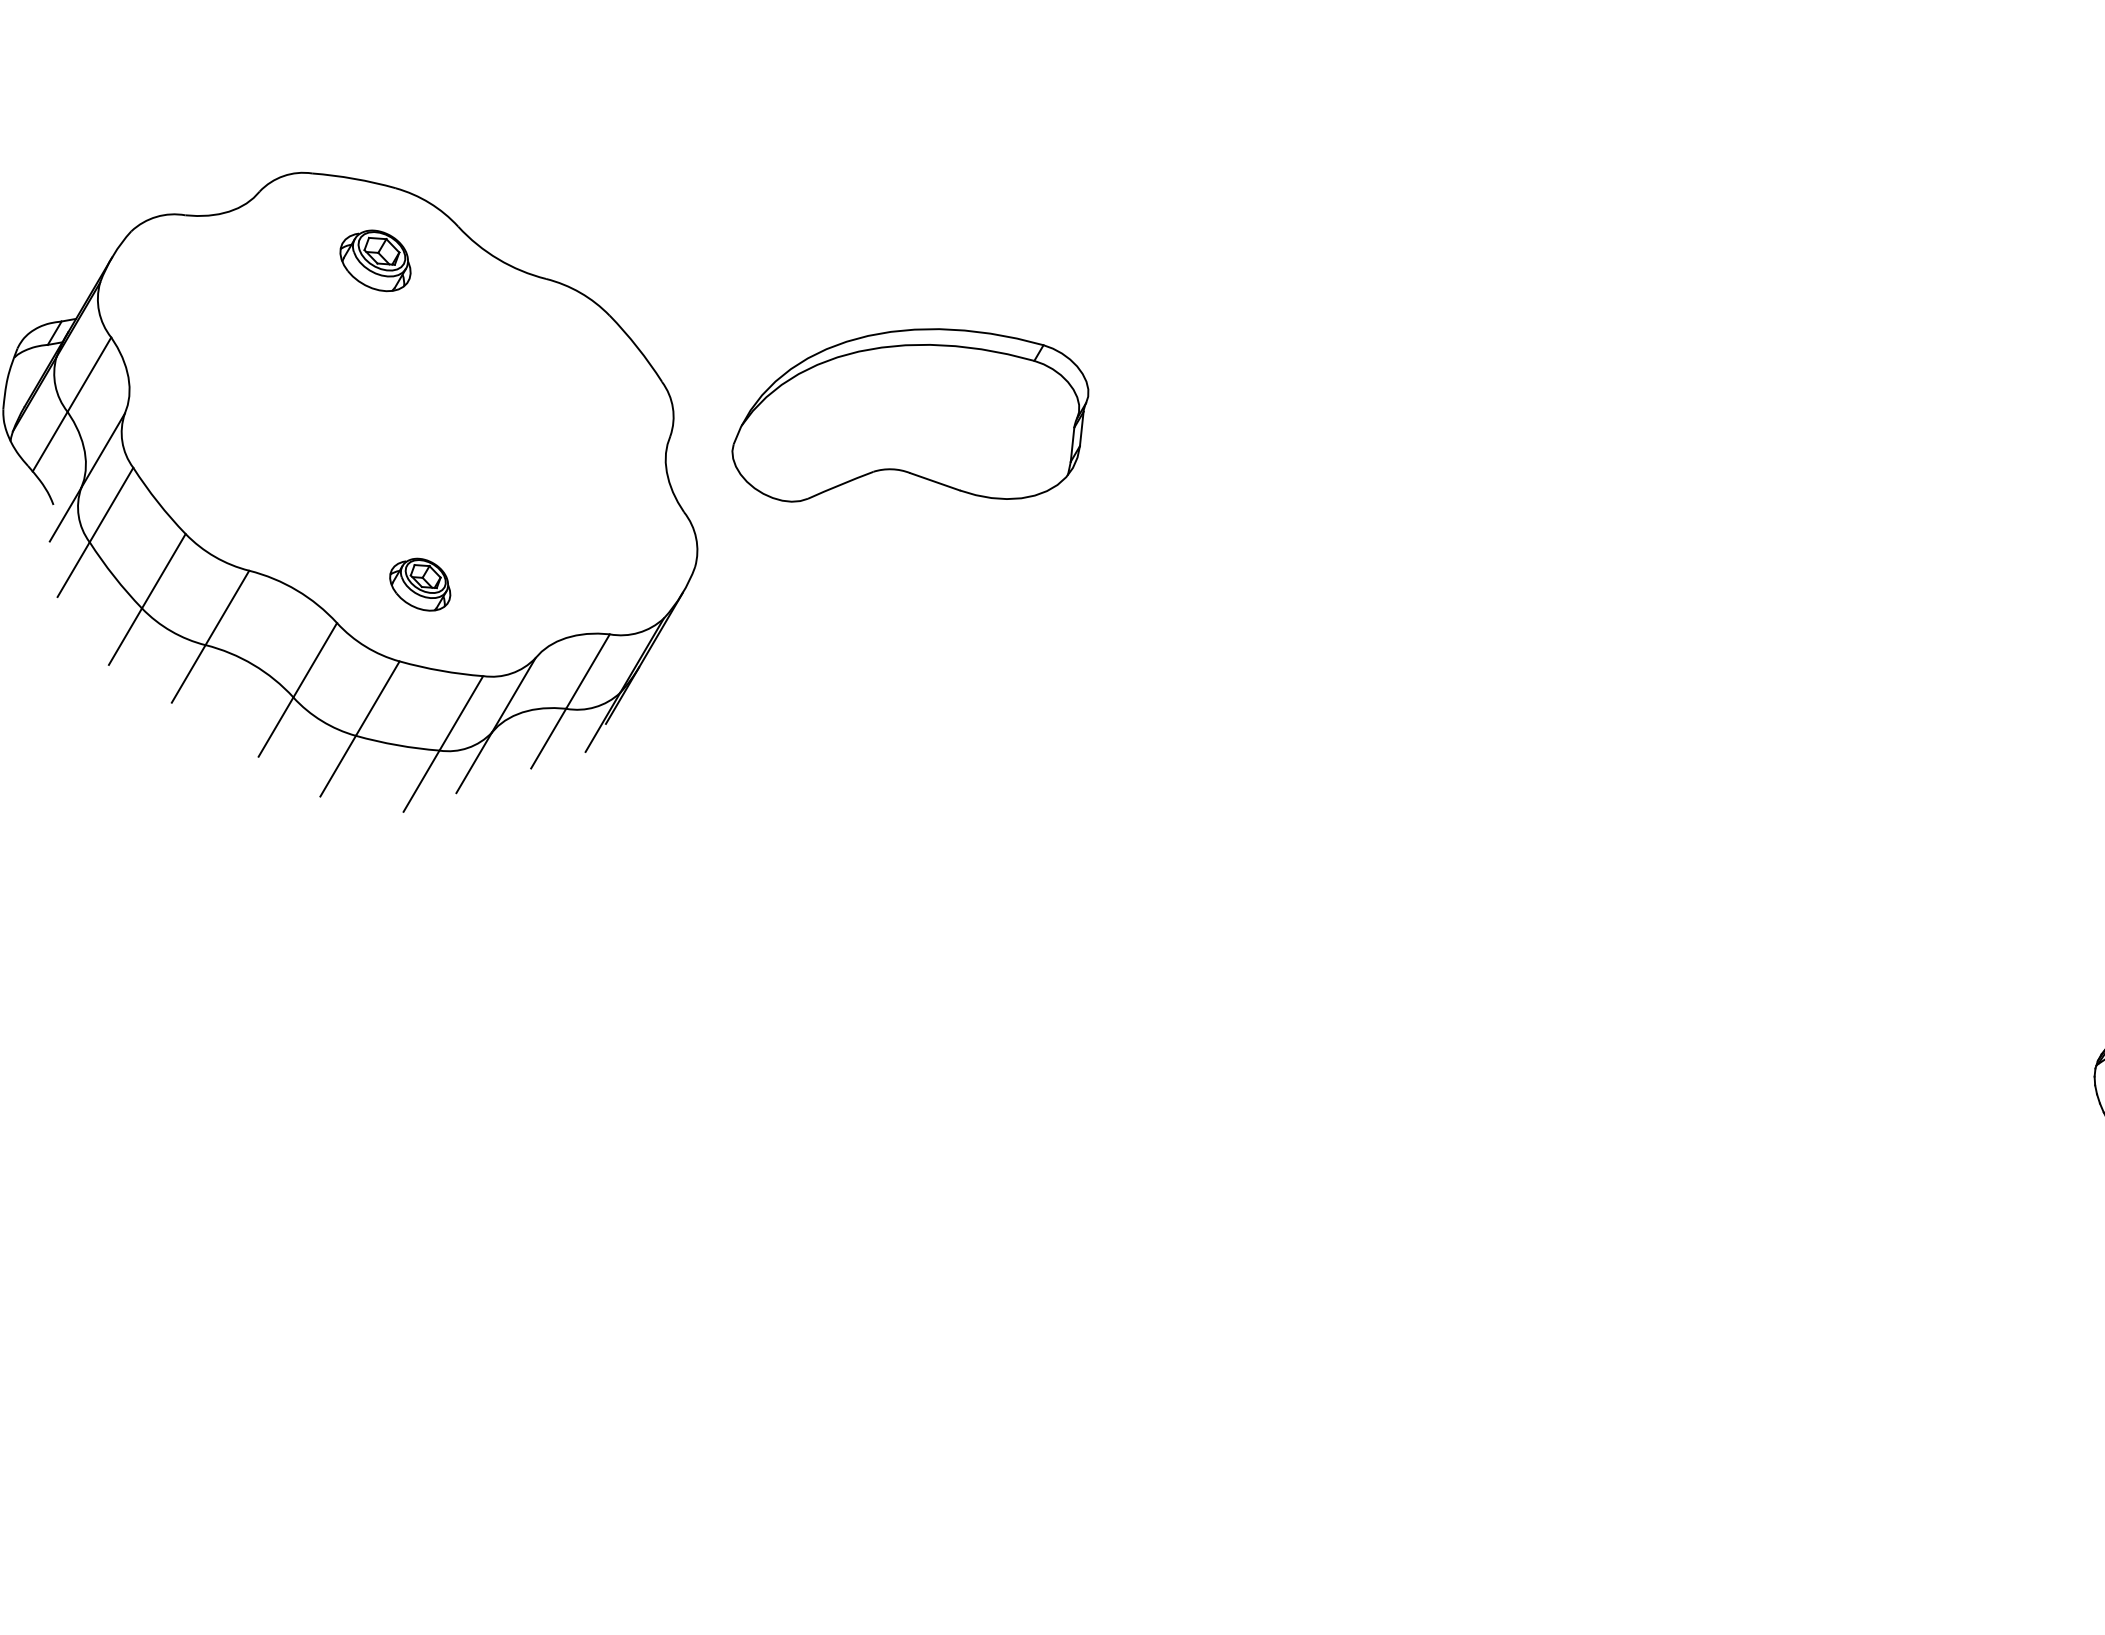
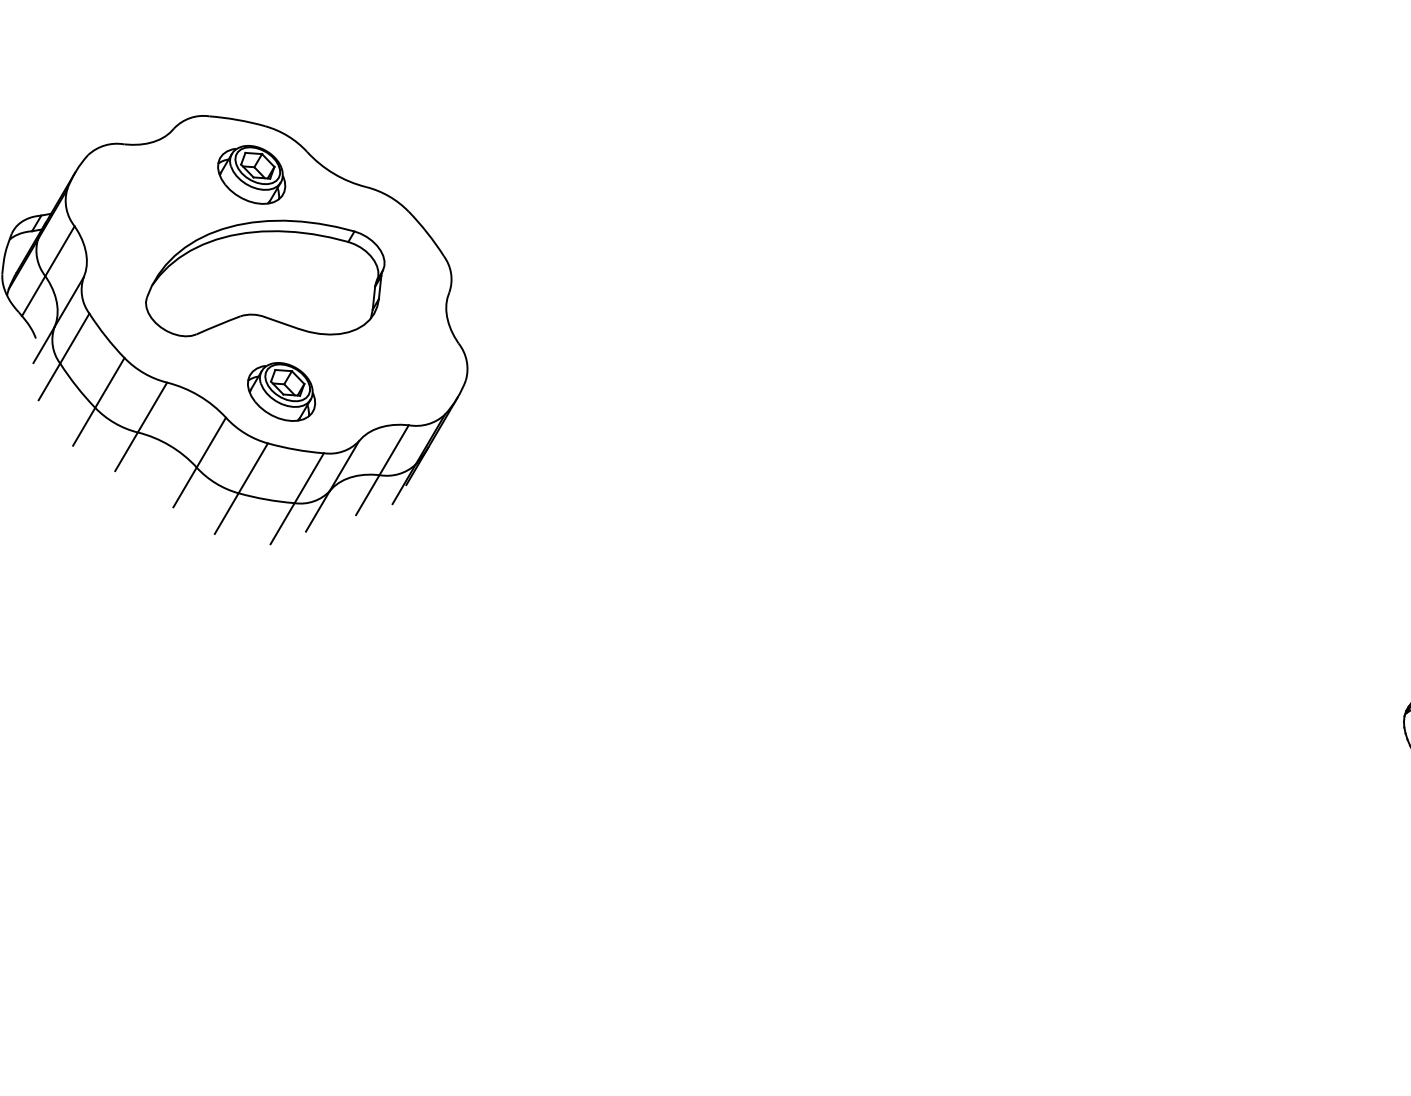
part: (375, 260) -> (251, 174), size x1.43
part: (910, 415) -> (265, 278), moved
part: (419, 584) -> (281, 391), size x1.67

